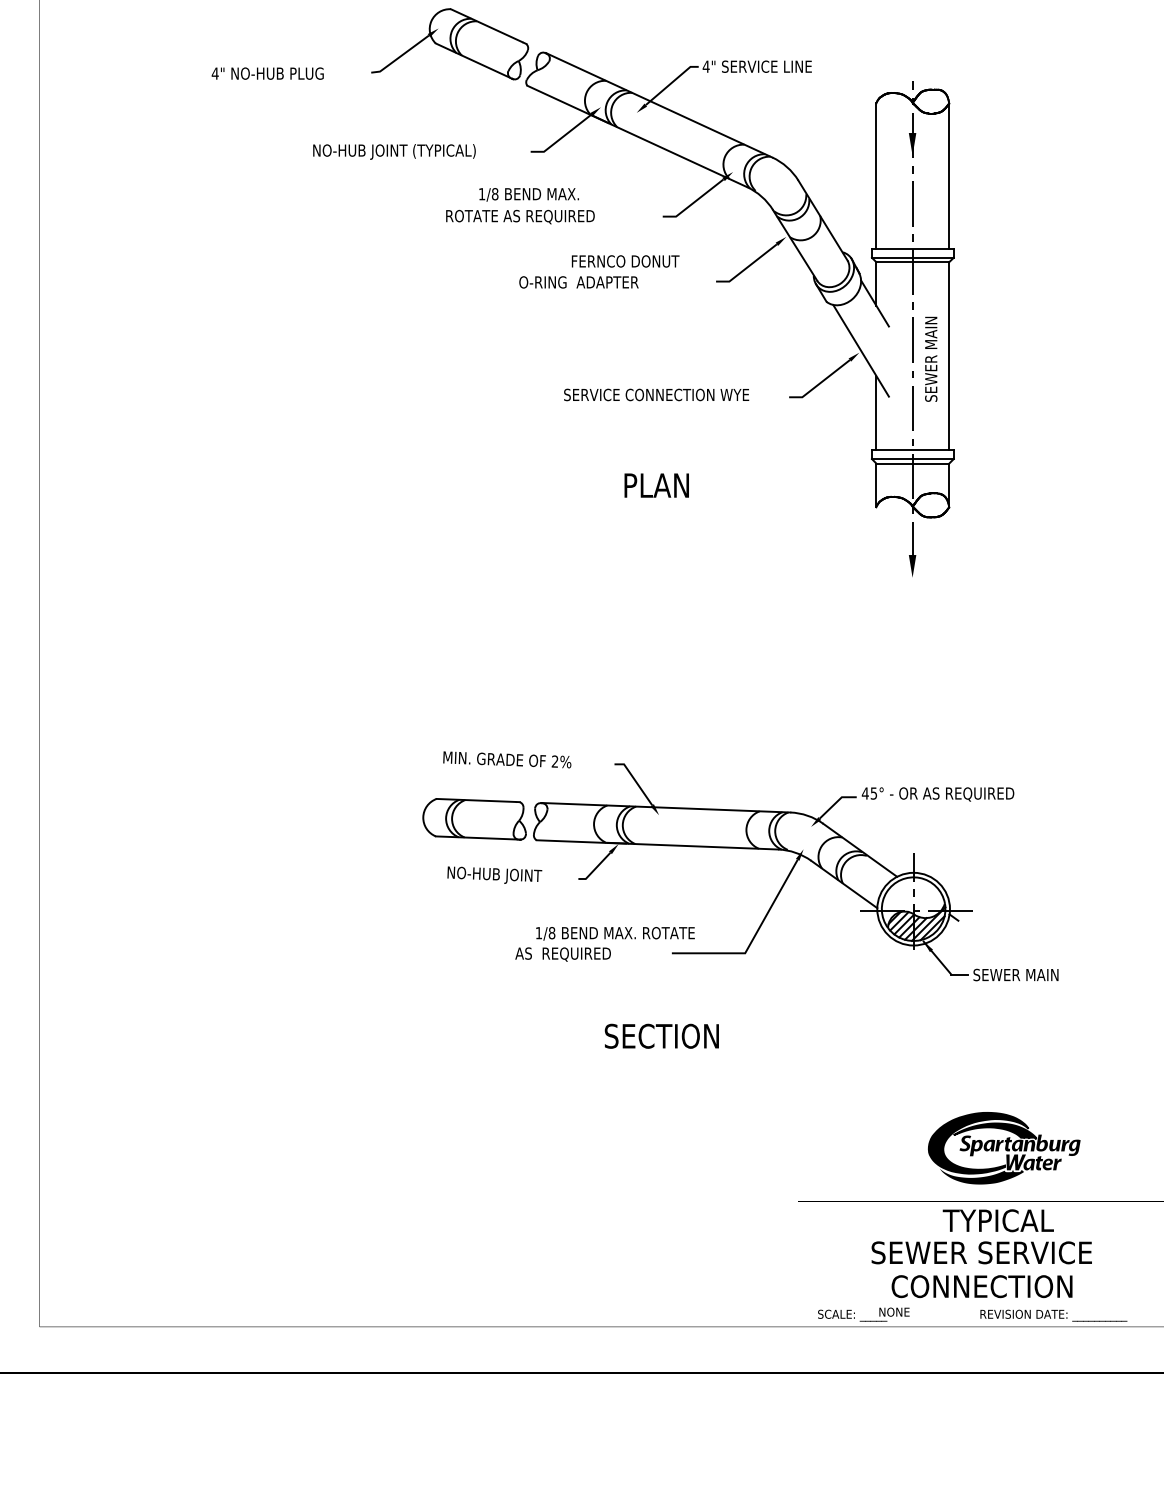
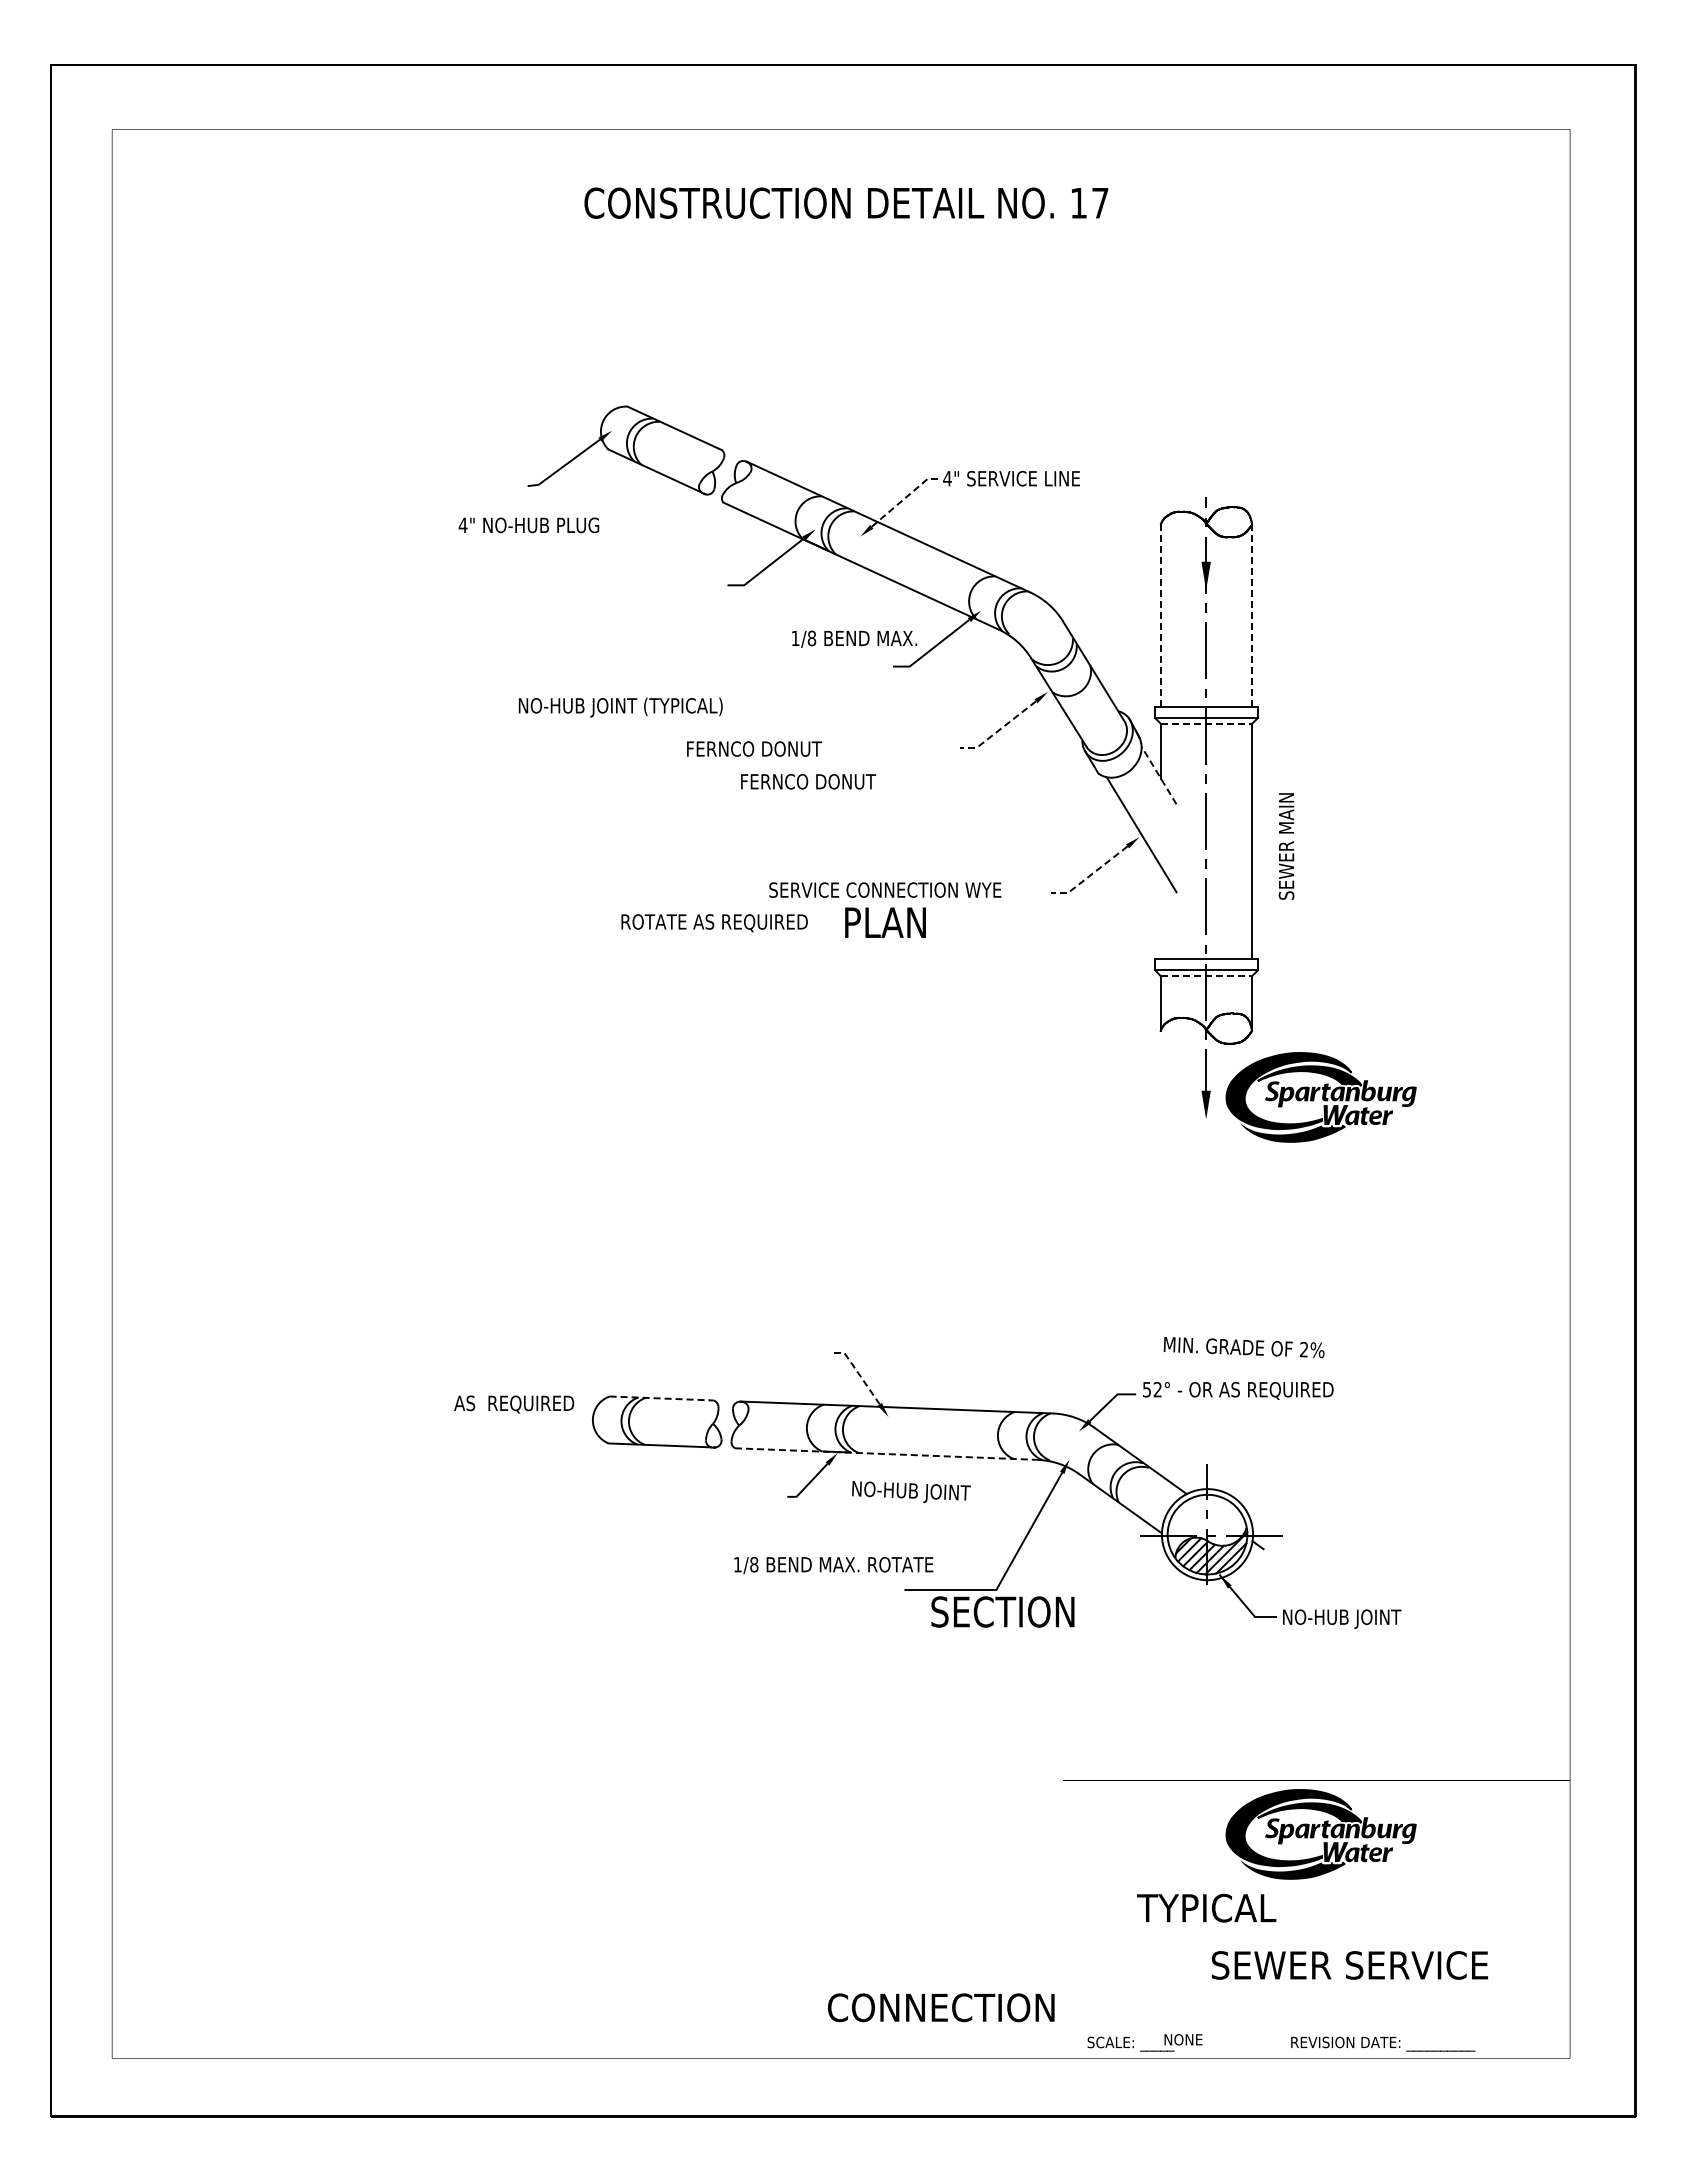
text: (267, 73) -> (528, 525), moved
line: (671, 82) -> (904, 498), solid -> dashed
text: (394, 151) -> (620, 707), moved
line: (876, 175) -> (1160, 615), solid -> dashed
line: (949, 175) -> (1252, 615), solid -> dashed
text: (529, 194) -> (854, 638), moved
text: (520, 217) -> (714, 923), moved
text: (625, 261) -> (808, 781), moved
line: (912, 262) -> (1206, 723), solid -> dashed
line: (747, 267) -> (999, 730), solid -> dashed
text: (568, 281) -> (774, 748), O-RING  ADAPTER -> FERNCO DONUT
line: (875, 303) -> (1159, 775), solid -> dashed
text: (931, 359) -> (1286, 846), moved
line: (820, 383) -> (1090, 875), solid -> dashed
line: (876, 412) -> (1160, 912), removed
line: (912, 463) -> (1206, 976), solid -> dashed
text: (656, 485) -> (885, 922), moved
part: (1003, 560) -> (1320, 1097), added
text: (506, 759) -> (1243, 1347), moved
line: (635, 780) -> (858, 1373), solid -> dashed
text: (868, 793) -> (1151, 1389), 45° -> 52°
line: (478, 800) -> (662, 1398), solid -> dashed
line: (657, 845) -> (886, 1454), solid -> dashed
text: (494, 875) -> (911, 1492), moved
text: (563, 954) -> (514, 1404), moved
text: (1020, 976) -> (1341, 1618), SEWER MAIN -> NO-HUB JOINT
text: (661, 1035) -> (1002, 1611), moved
text: (998, 1220) -> (1206, 1907), moved
text: (981, 1252) -> (1349, 1965), moved
text: (982, 1286) -> (941, 2007), moved

